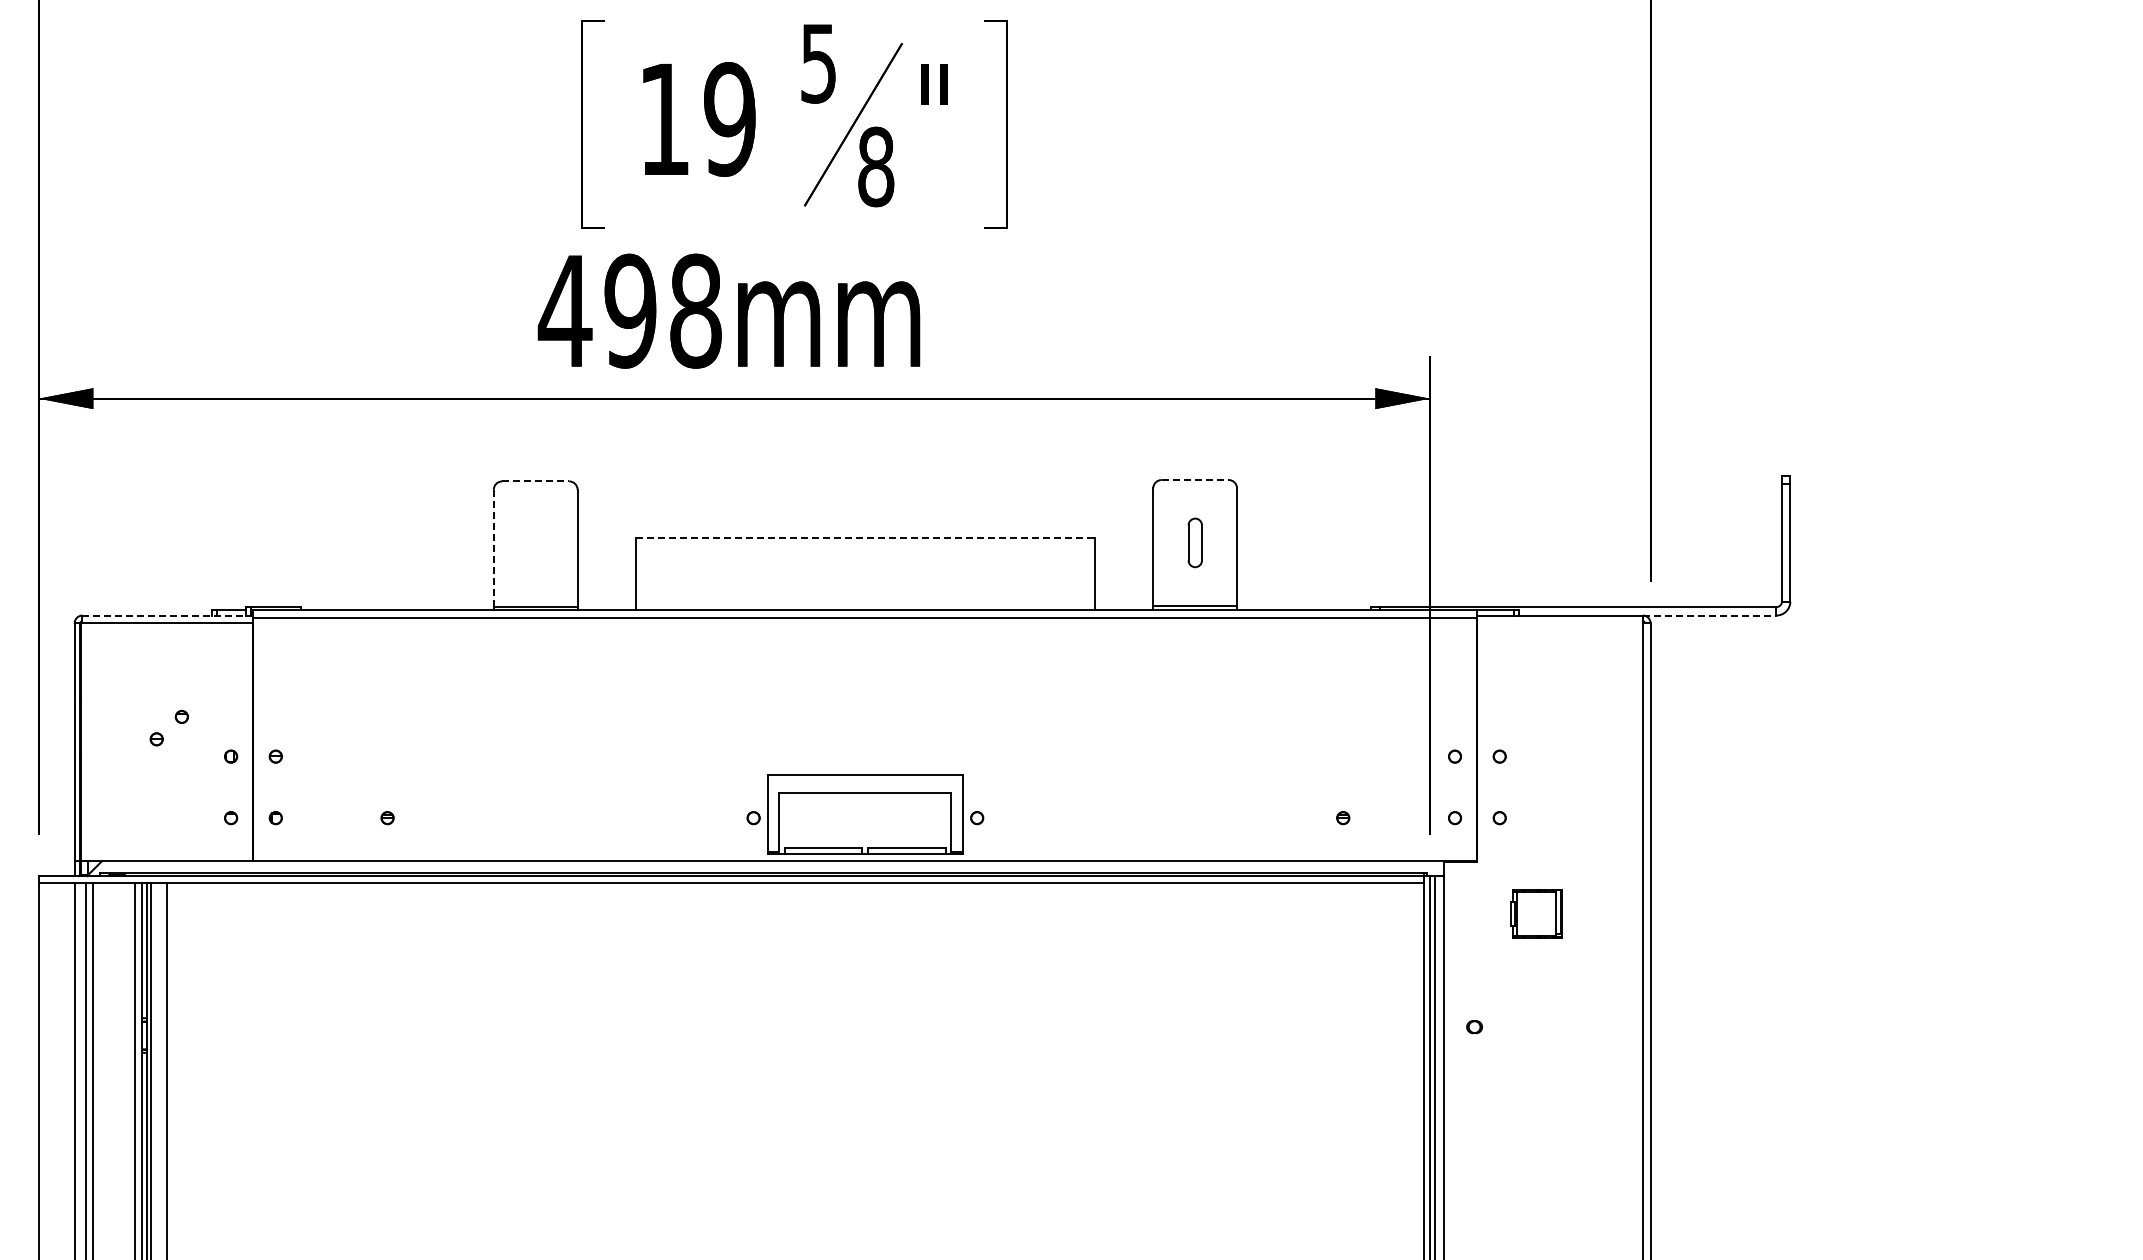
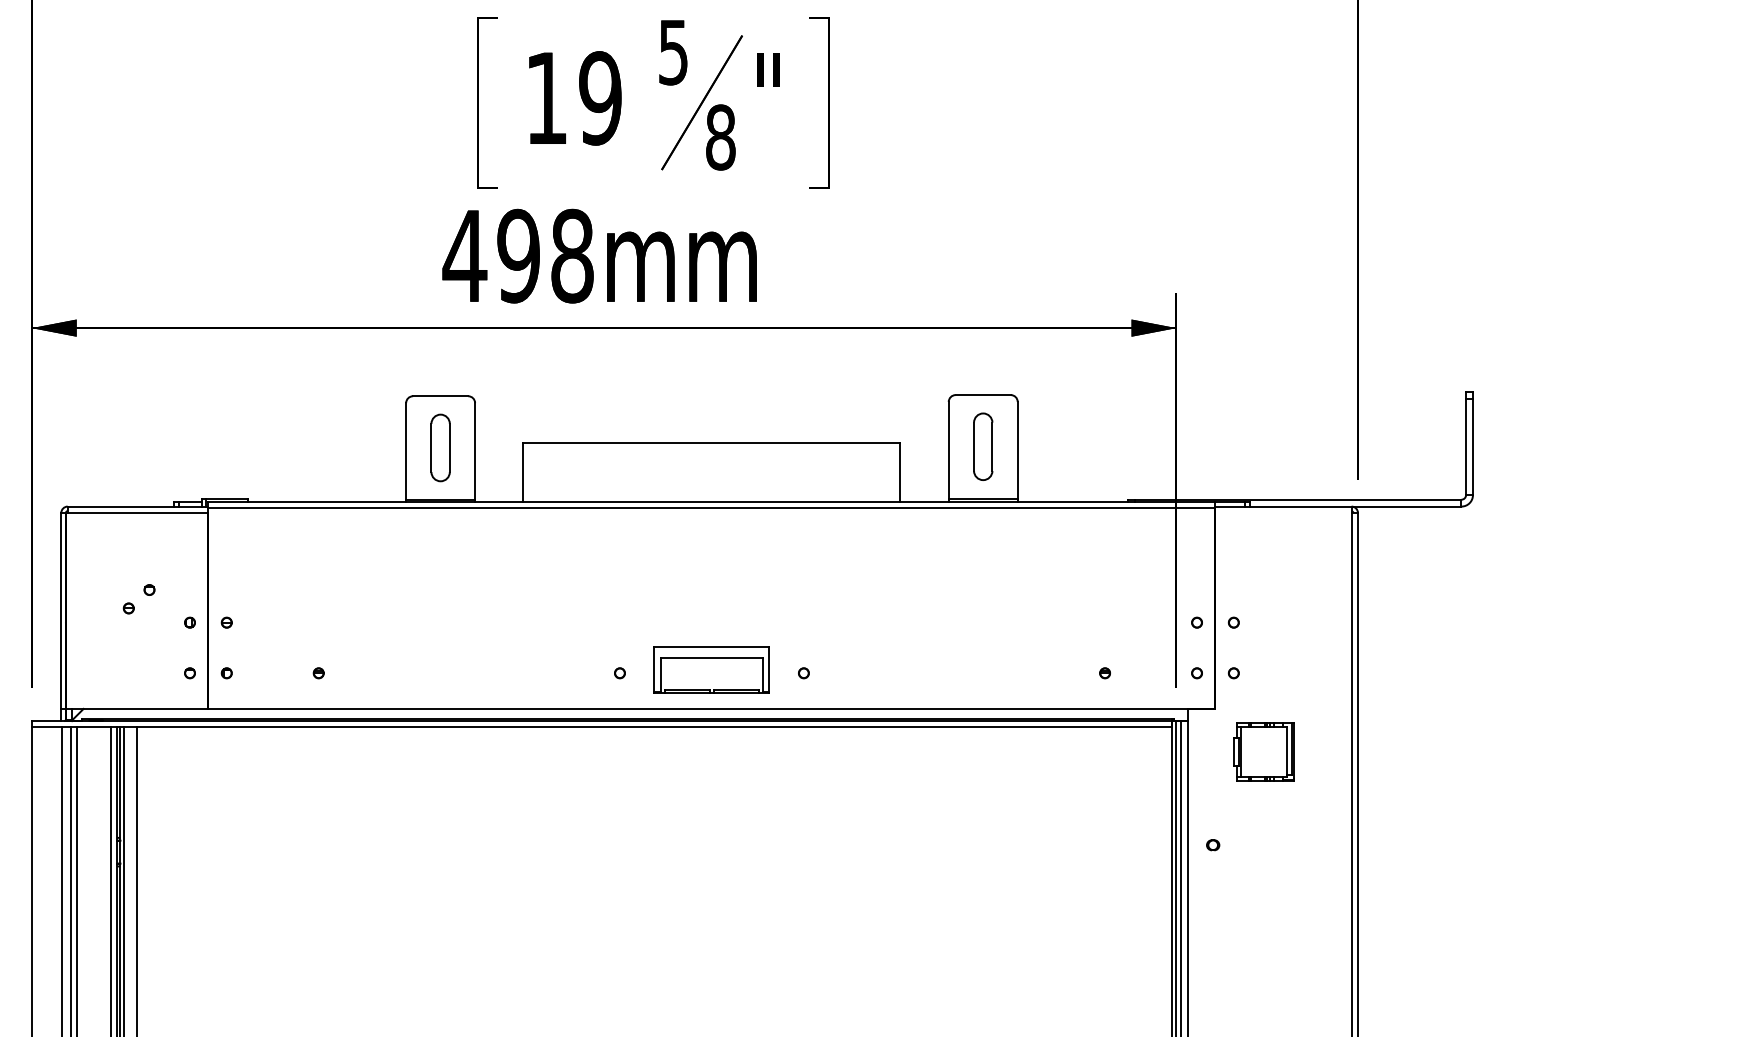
line: (1195, 480) -> (983, 395), dashed -> solid
line: (535, 481) -> (440, 396), dashed -> solid
line: (865, 538) -> (712, 443), dashed -> solid
part: (1195, 542) -> (983, 446), size x1.67
part: (535, 543) -> (440, 447), added
line: (493, 548) -> (405, 451), dashed -> solid
line: (167, 615) -> (137, 506), dashed -> solid
line: (1709, 615) -> (1406, 506), dashed -> solid
part: (865, 814) -> (712, 670), size x0.71
part: (1536, 913) -> (1264, 751), size x1.43

